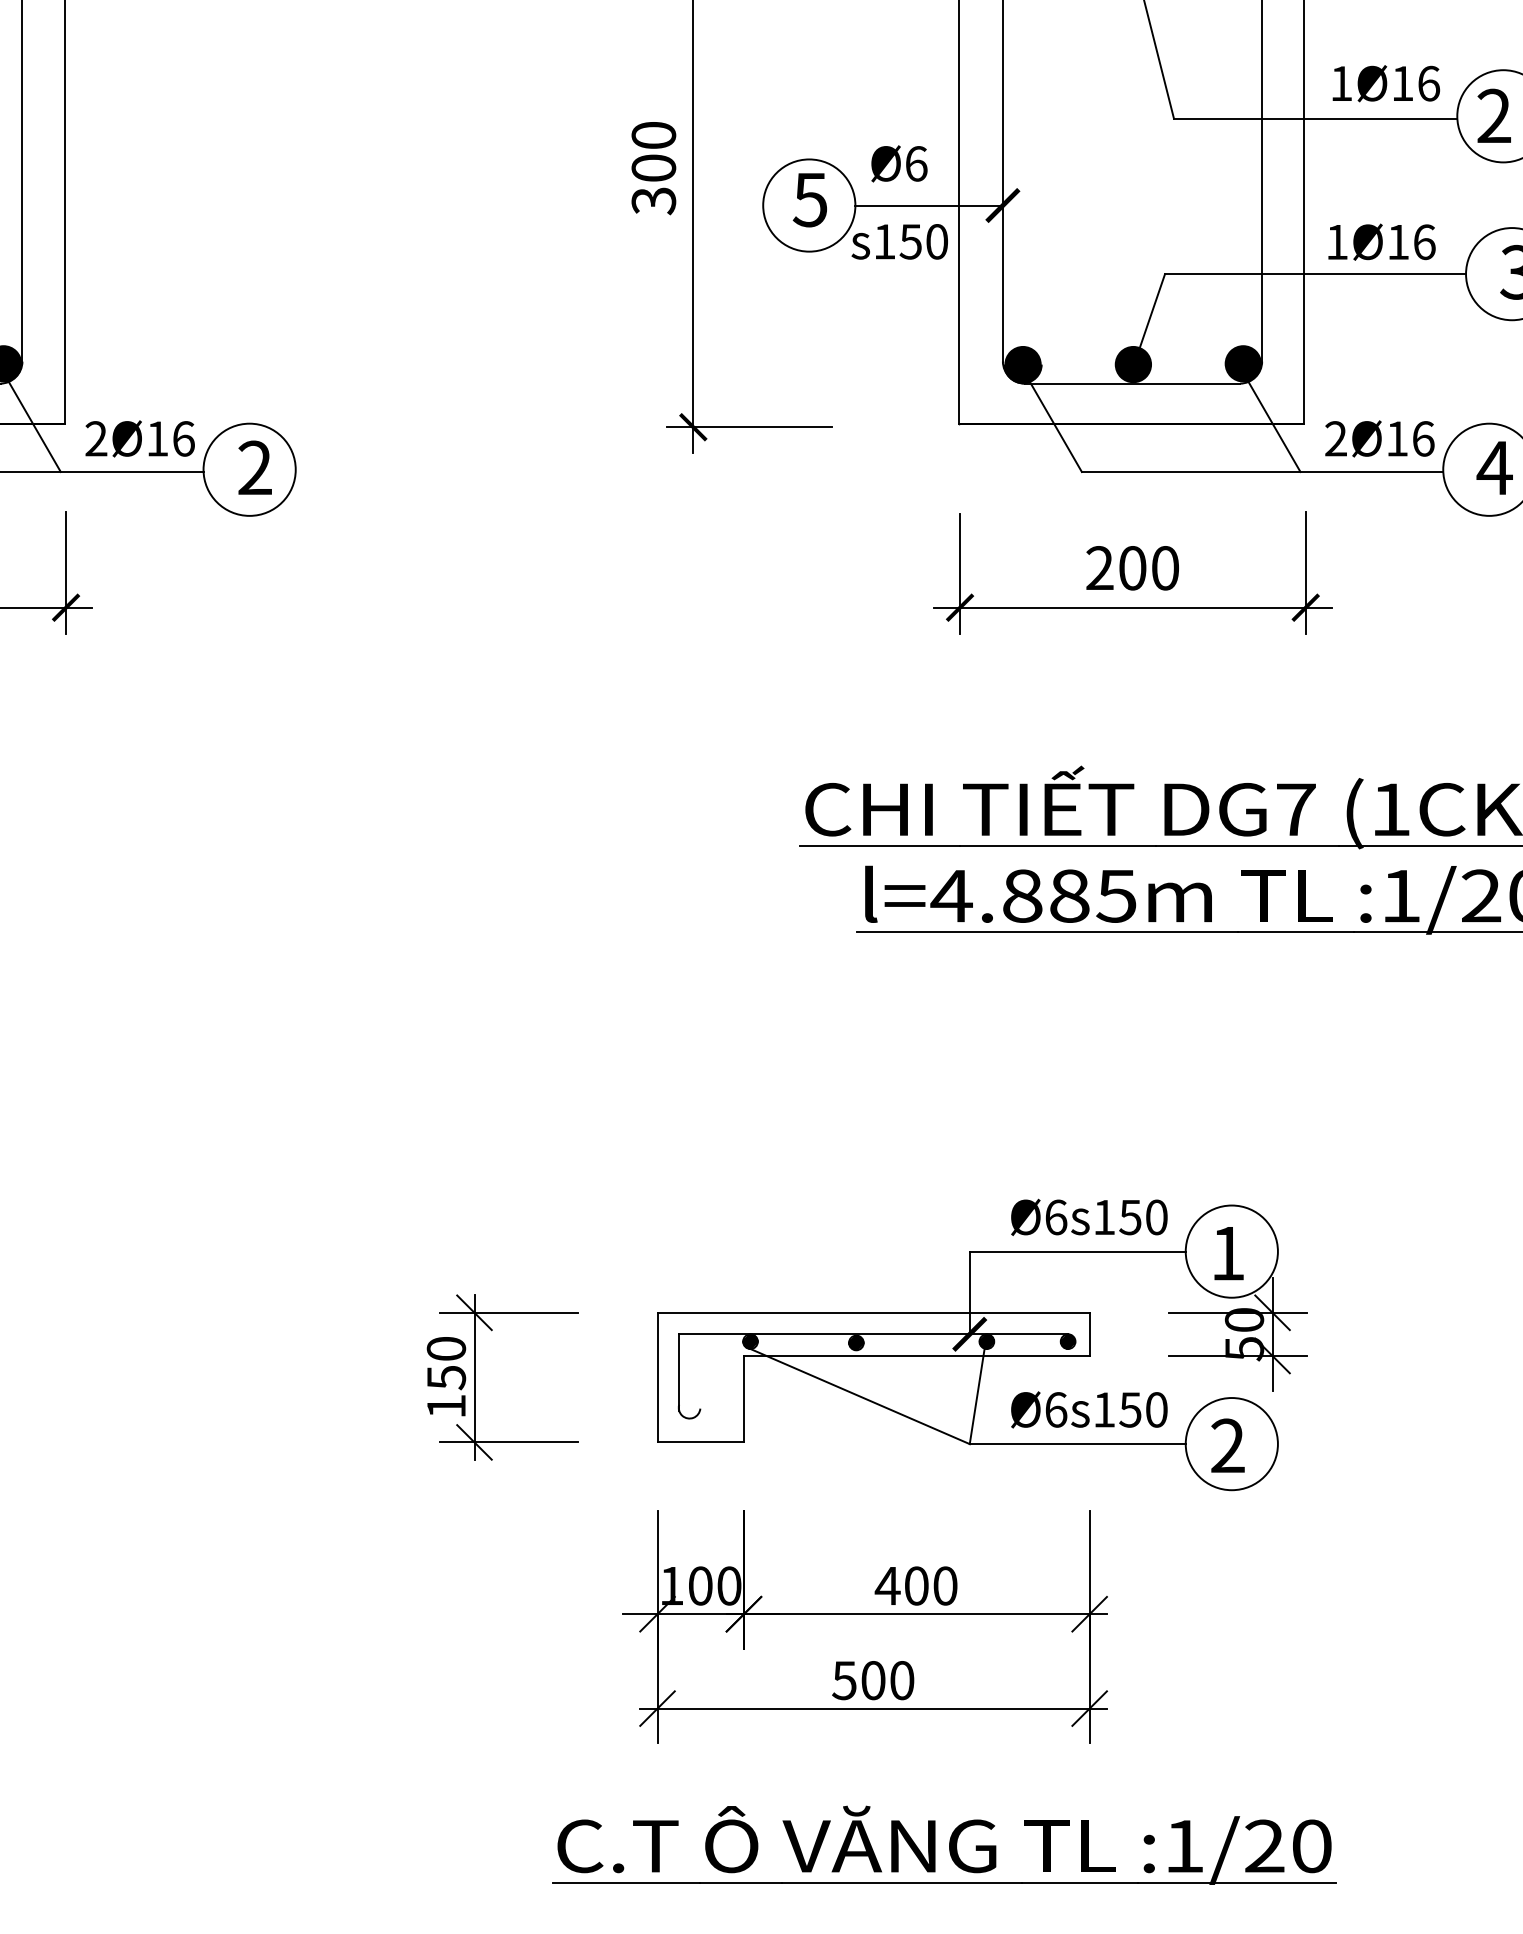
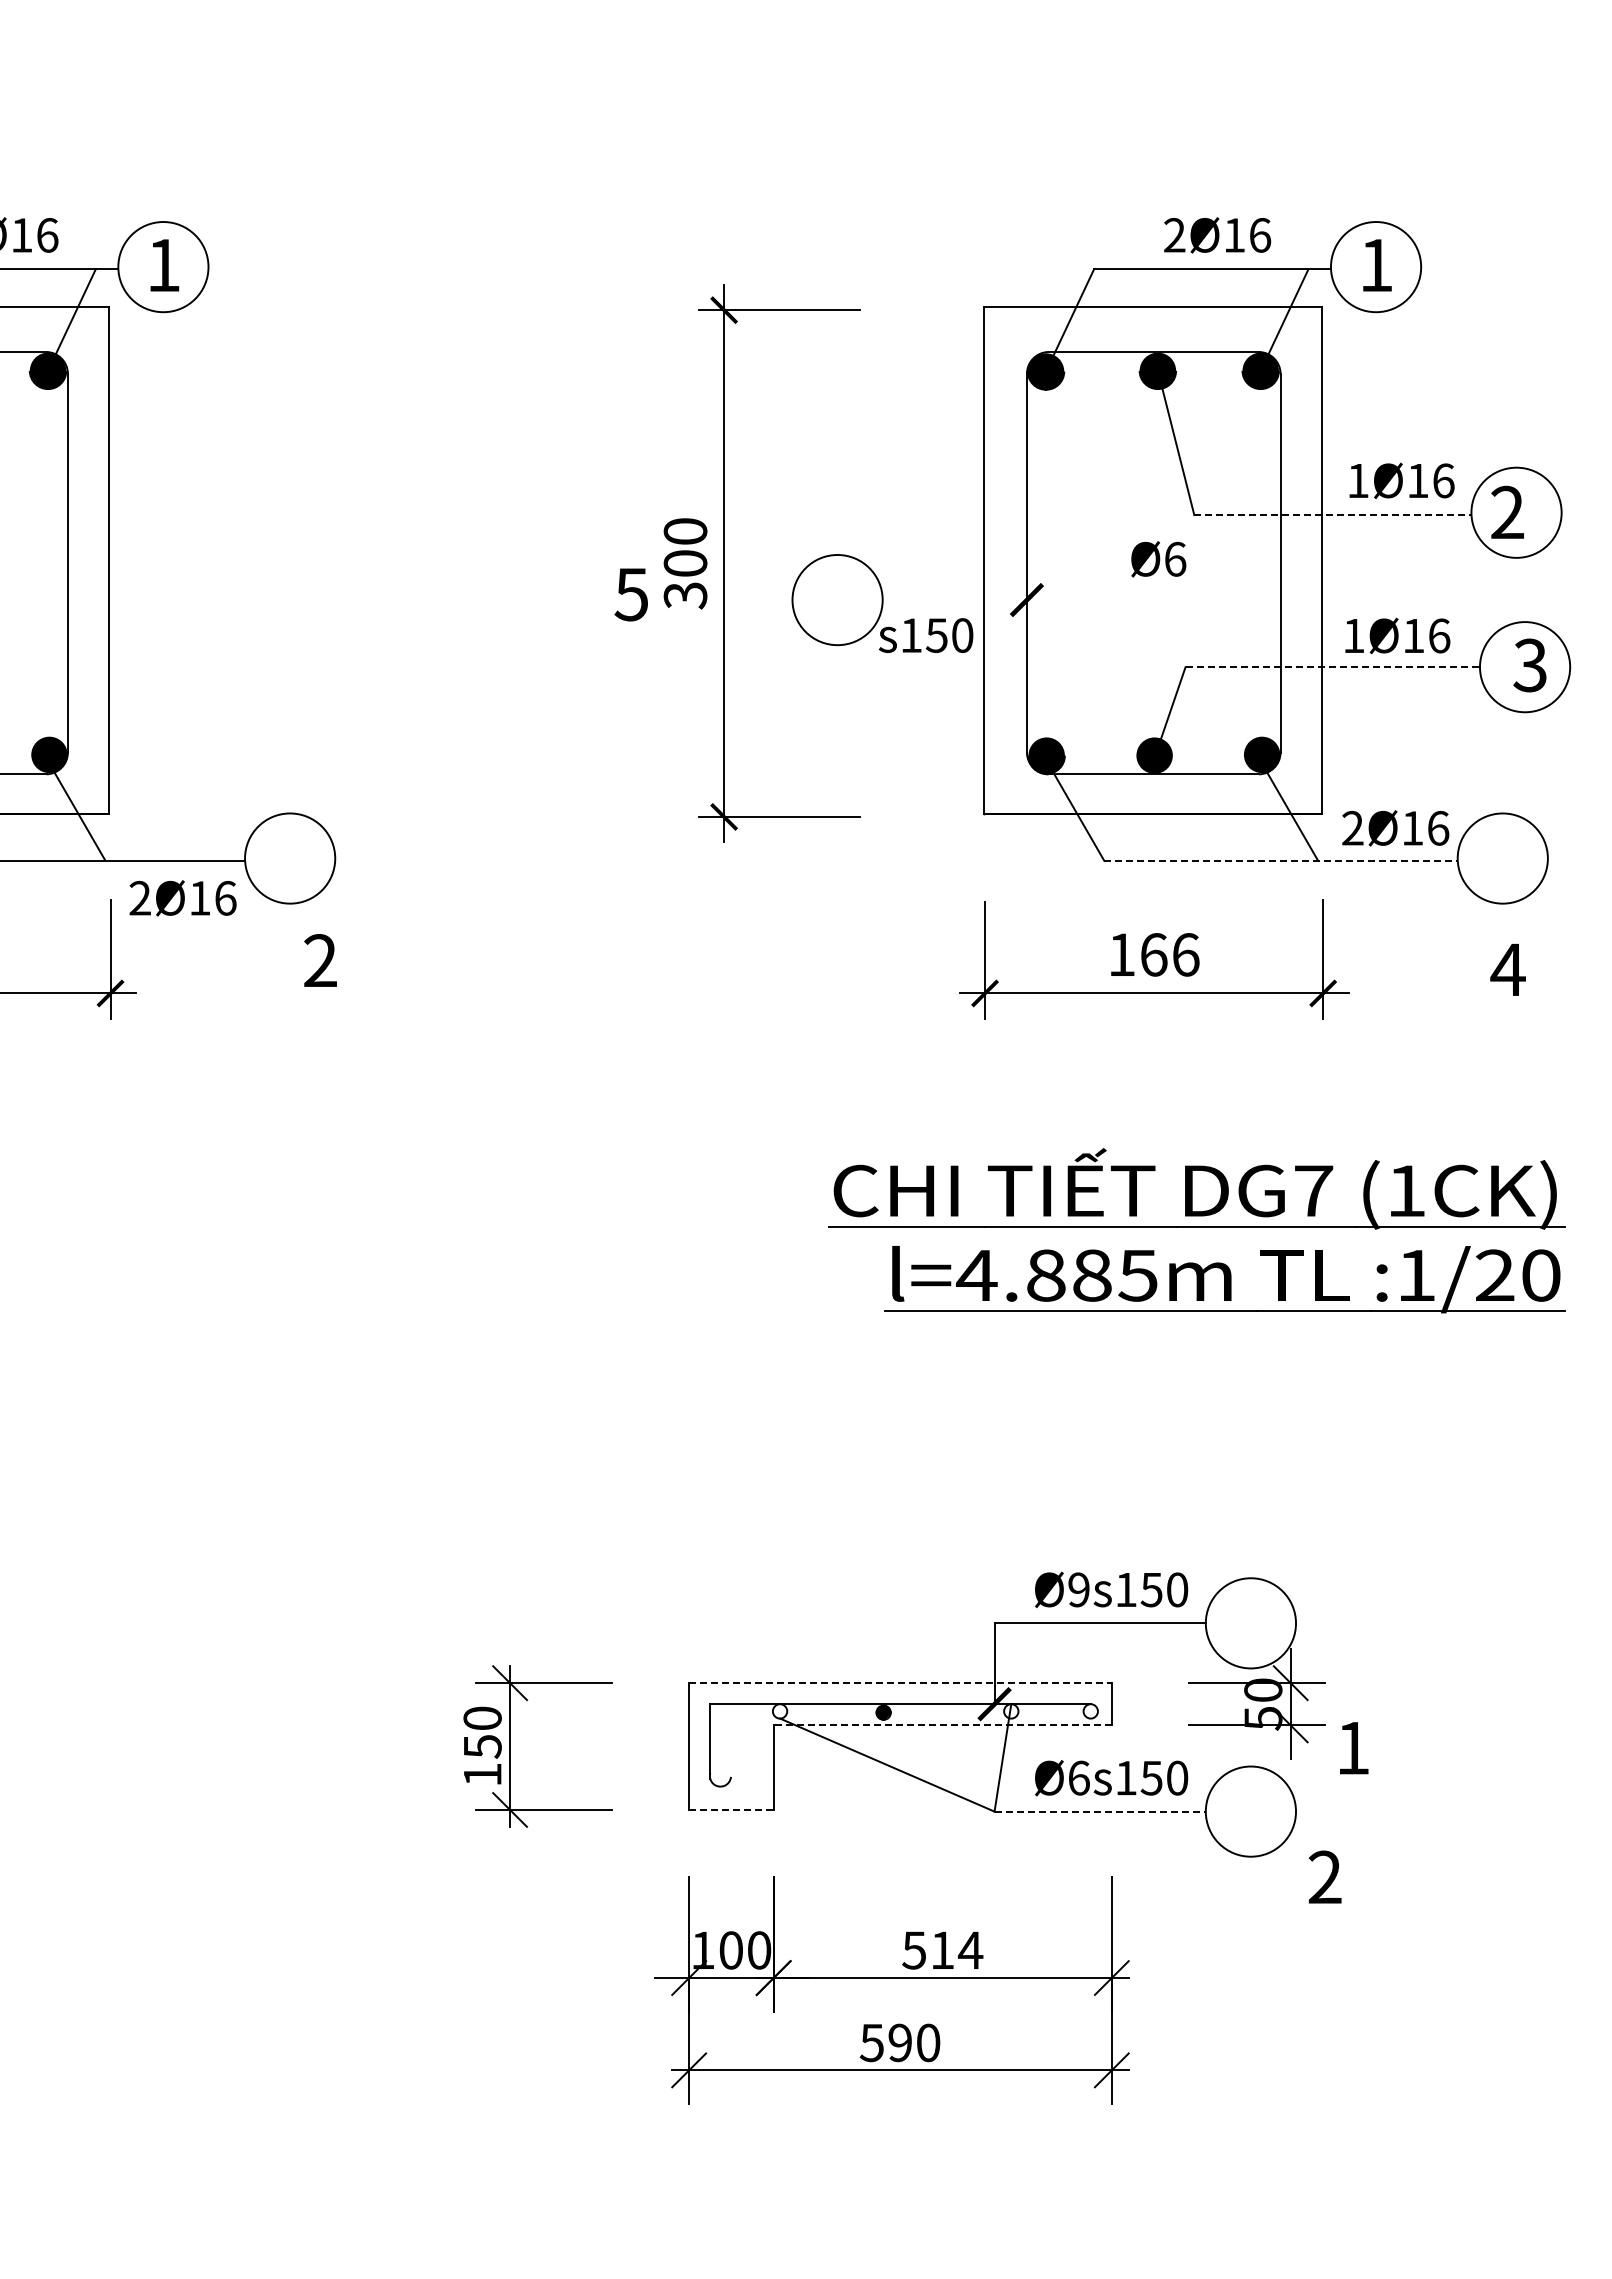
line: (1315, 119) -> (1332, 515), solid -> dashed
text: (899, 164) -> (1158, 559), moved
text: (809, 199) -> (630, 594), moved
line: (928, 205) -> (954, 600), removed
line: (1316, 274) -> (1333, 667), solid -> dashed
text: (139, 439) -> (182, 898), moved
text: (255, 467) -> (320, 960), moved
text: (1494, 467) -> (1507, 969), moved
line: (1262, 471) -> (1280, 860), solid -> dashed
text: (1132, 567) -> (1153, 954), 200 -> 166
text: (1055, 1217) -> (1078, 1589), Ø6s150 -> Ø9s150
text: (1229, 1253) -> (1354, 1748), moved
line: (874, 1313) -> (901, 1683), solid -> dashed
hatch: (749, 1341) -> (779, 1711), removed
hatch: (987, 1341) -> (1011, 1711), removed
hatch: (1067, 1341) -> (1090, 1711), removed
line: (916, 1356) -> (942, 1725), solid -> dashed
line: (700, 1441) -> (731, 1809), solid -> dashed
line: (1078, 1443) -> (1100, 1811), solid -> dashed
text: (1227, 1445) -> (1324, 1876), moved
text: (916, 1586) -> (942, 1950), 400 -> 514
text: (872, 1680) -> (899, 2042), 500 -> 590
part: (944, 1844) -> (969, 2203), removed

